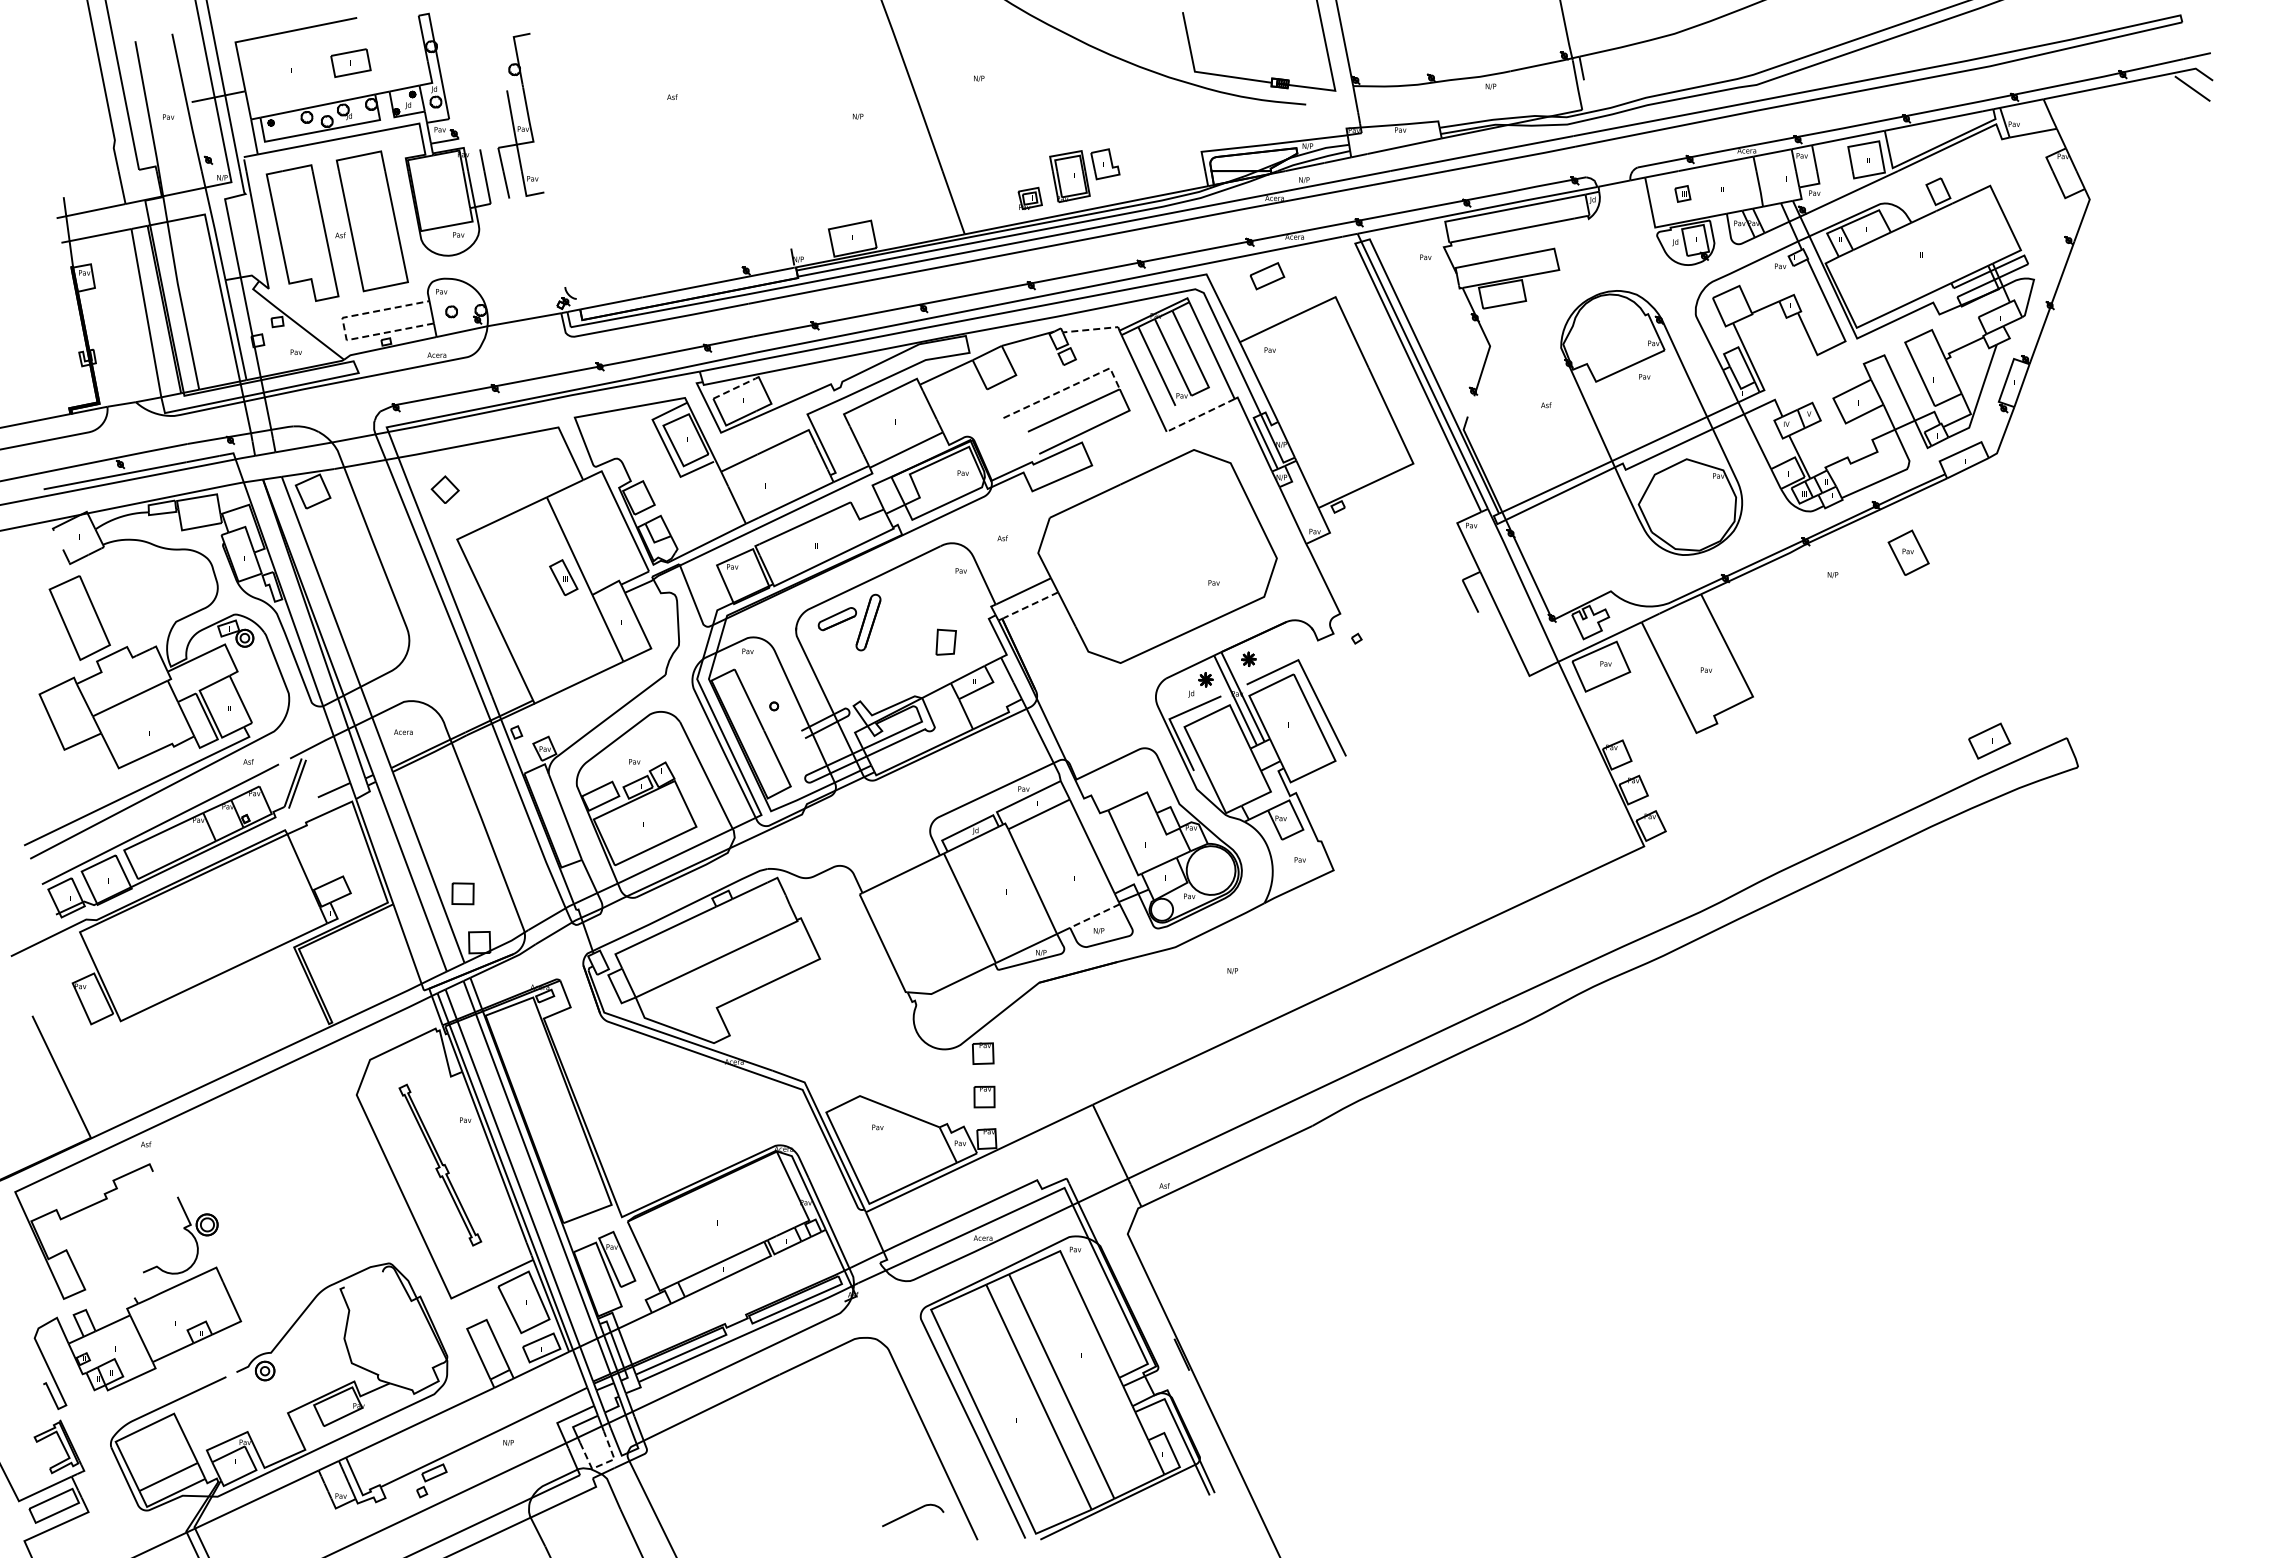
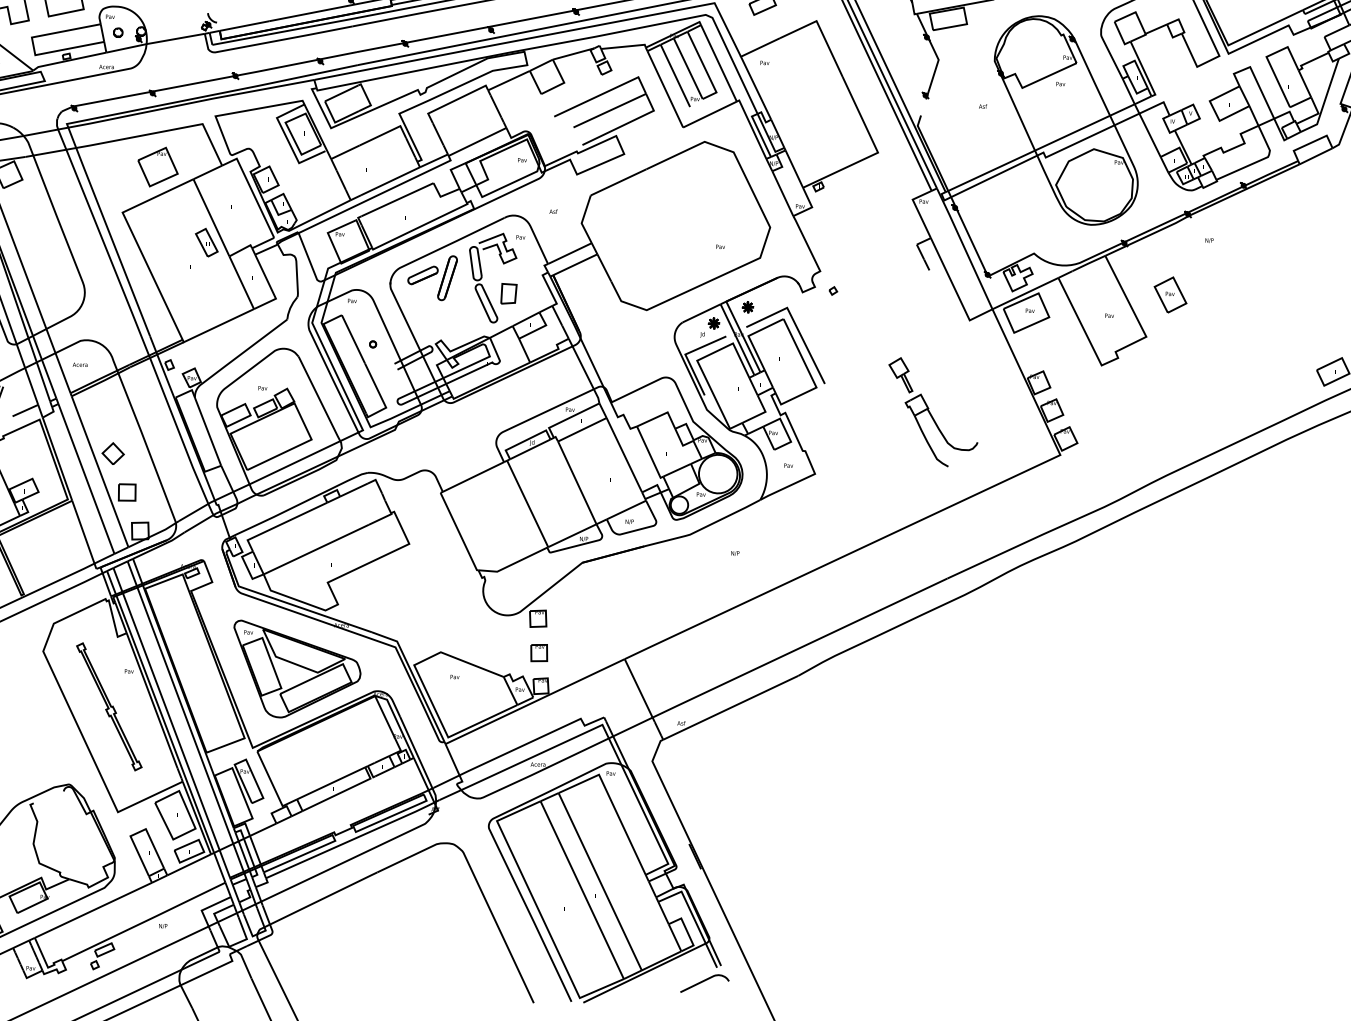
line: (344, 328) -> (33, 45), dashed -> solid
line: (1092, 329) -> (624, 46), dashed -> solid
line: (1068, 387) -> (605, 92), dashed -> solid
line: (734, 388) -> (341, 93), dashed -> solid
line: (1200, 415) -> (709, 114), dashed -> solid
part: (501, 481) -> (157, 166), added
part: (444, 489) -> (112, 453), moved
part: (1908, 552) -> (1170, 294), moved
line: (1029, 605) -> (574, 264), dashed -> solid
part: (912, 622) -> (482, 278), added
part: (1483, 791) -> (933, 411), added
line: (1094, 916) -> (626, 510), dashed -> solid
part: (678, 1117) -> (297, 669), added
line: (603, 1463) -> (238, 942), dashed -> solid
curve: (911, 1513) -> (703, 982), moved

